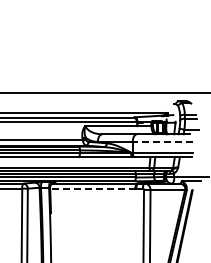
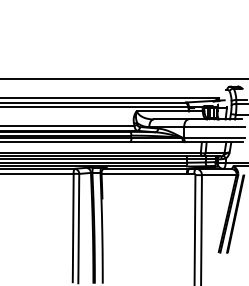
line: (162, 142) -> (213, 127), dashed -> solid
line: (93, 188) -> (144, 173), dashed -> solid

